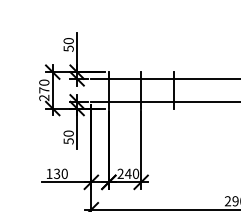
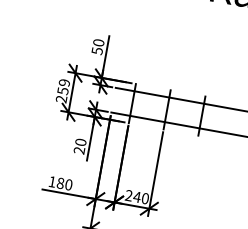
text: (44, 86) -> (63, 87), 270 -> 259
text: (68, 141) -> (79, 150), 50 -> 20
text: (57, 173) -> (61, 183), 130 -> 180

